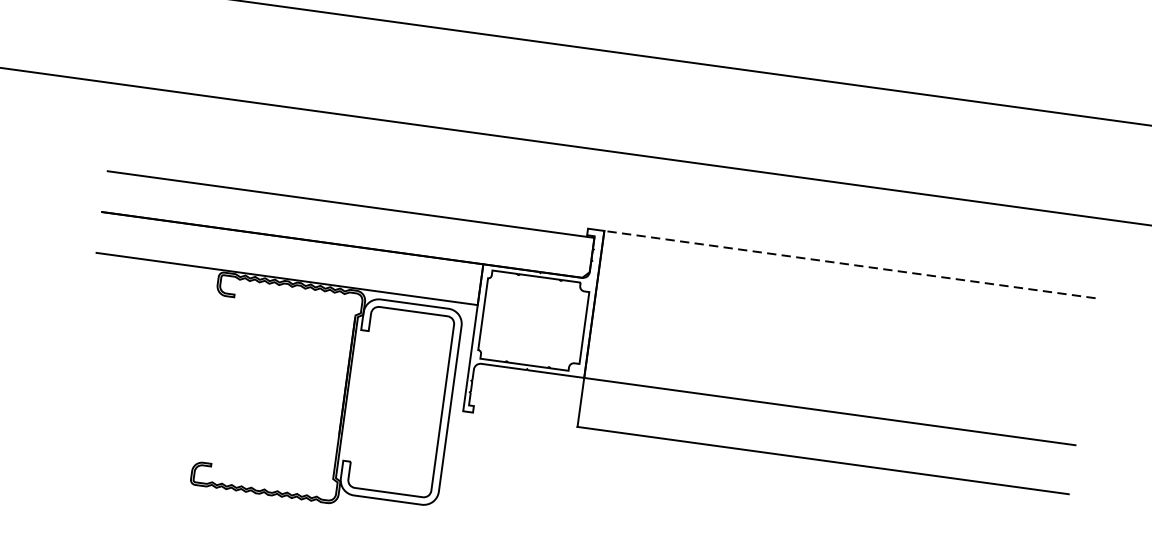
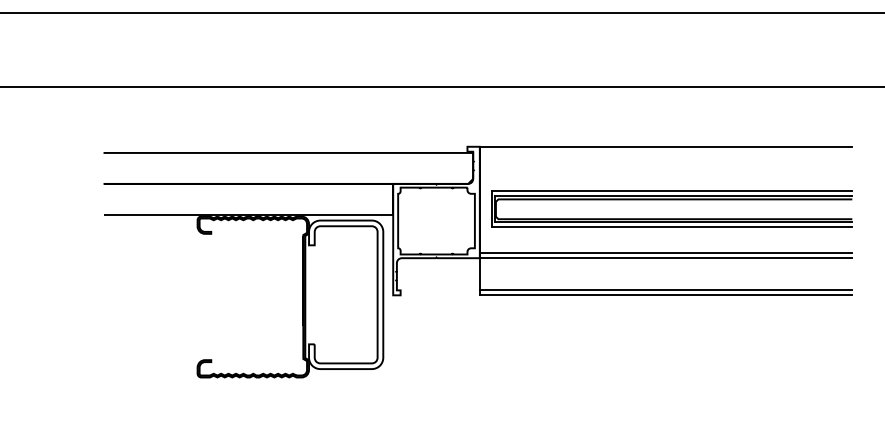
line: (849, 264) -> (665, 146), dashed -> solid
part: (847, 336) -> (671, 200), added
line: (830, 405) -> (665, 253), added
line: (823, 454) -> (665, 290), added

